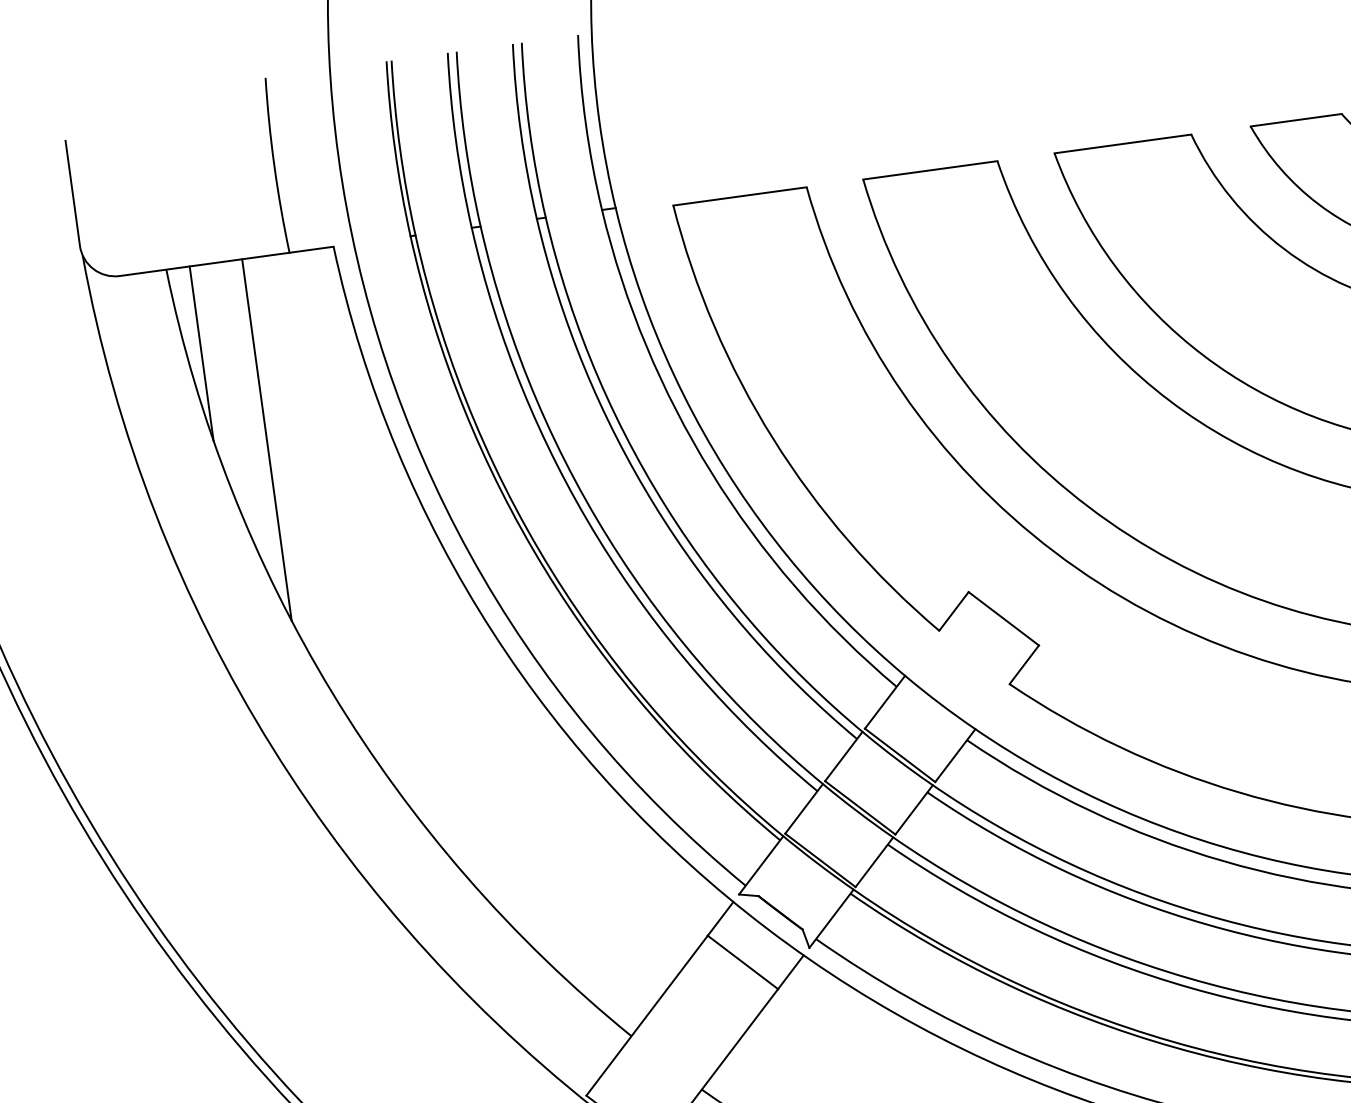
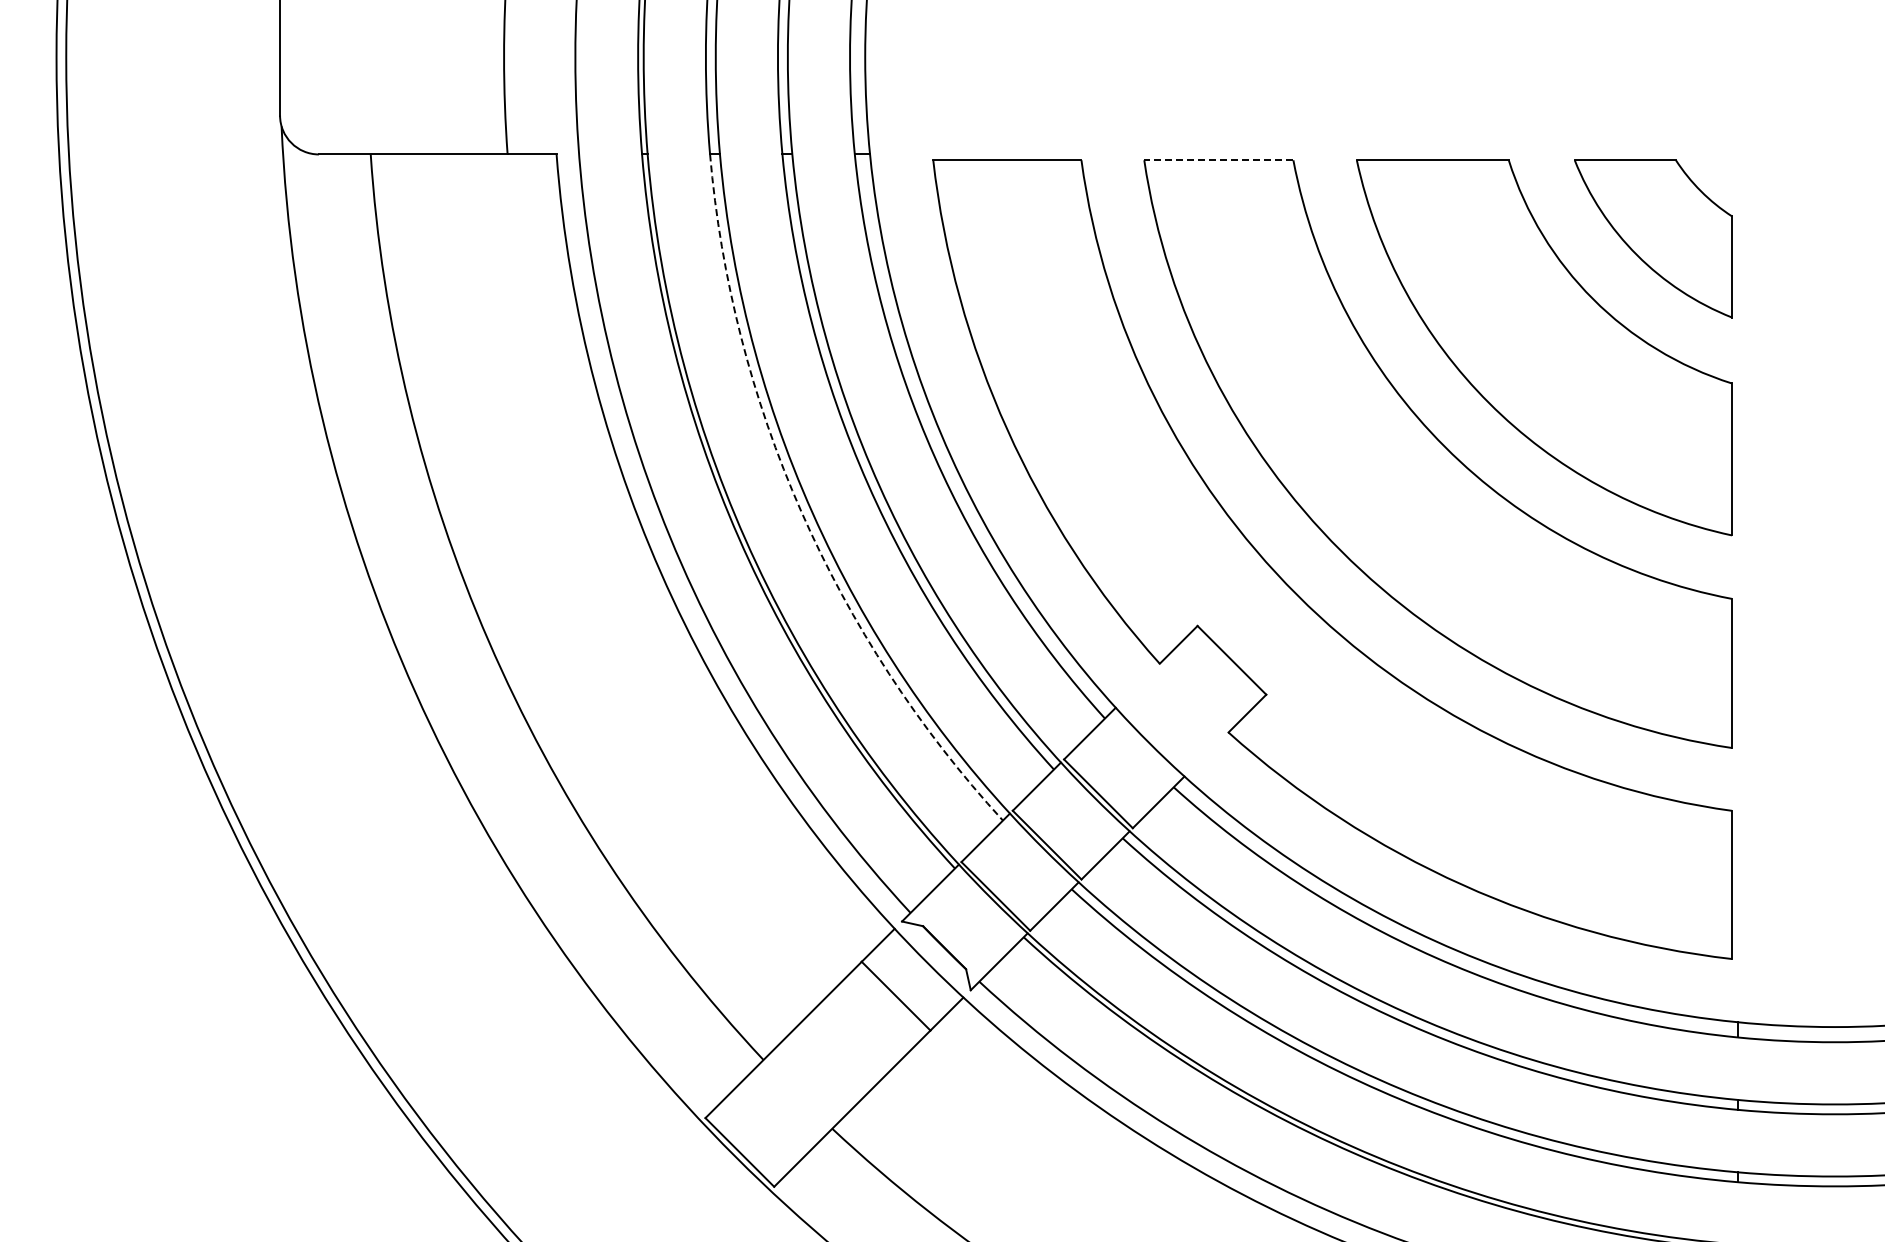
line: (930, 170) -> (1218, 160), solid -> dashed
line: (201, 353) -> (396, 251), removed
line: (267, 440) -> (455, 355), removed
arc: (598, 537) -> (801, 511), solid -> dashed

